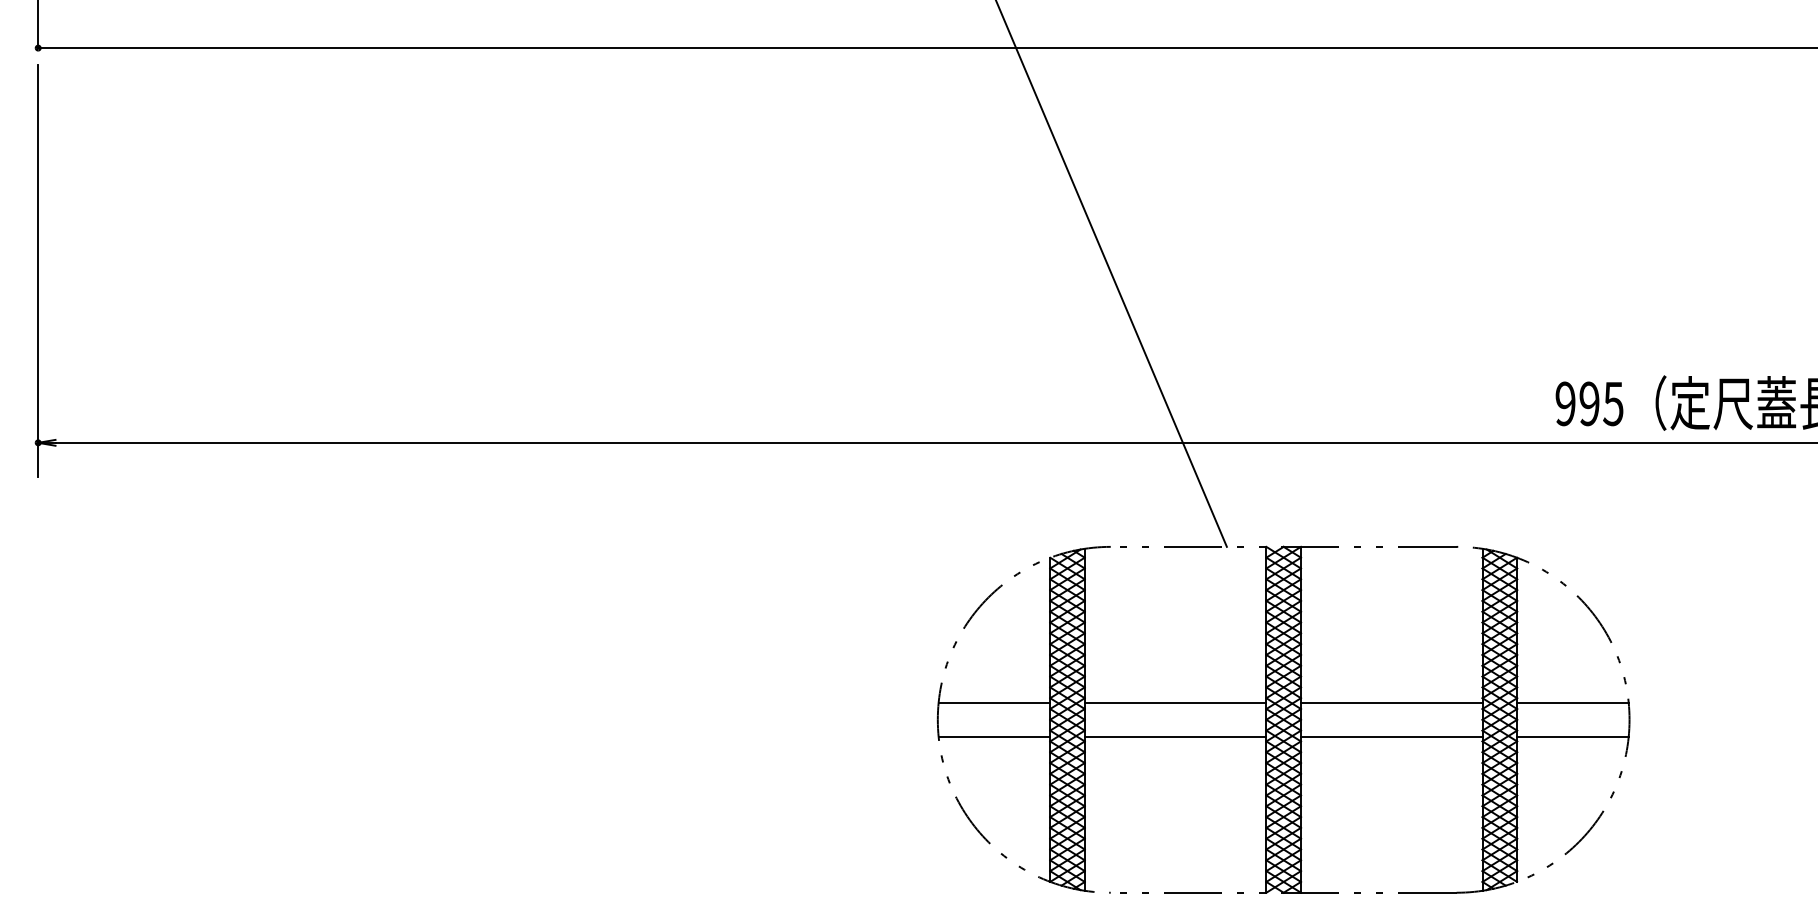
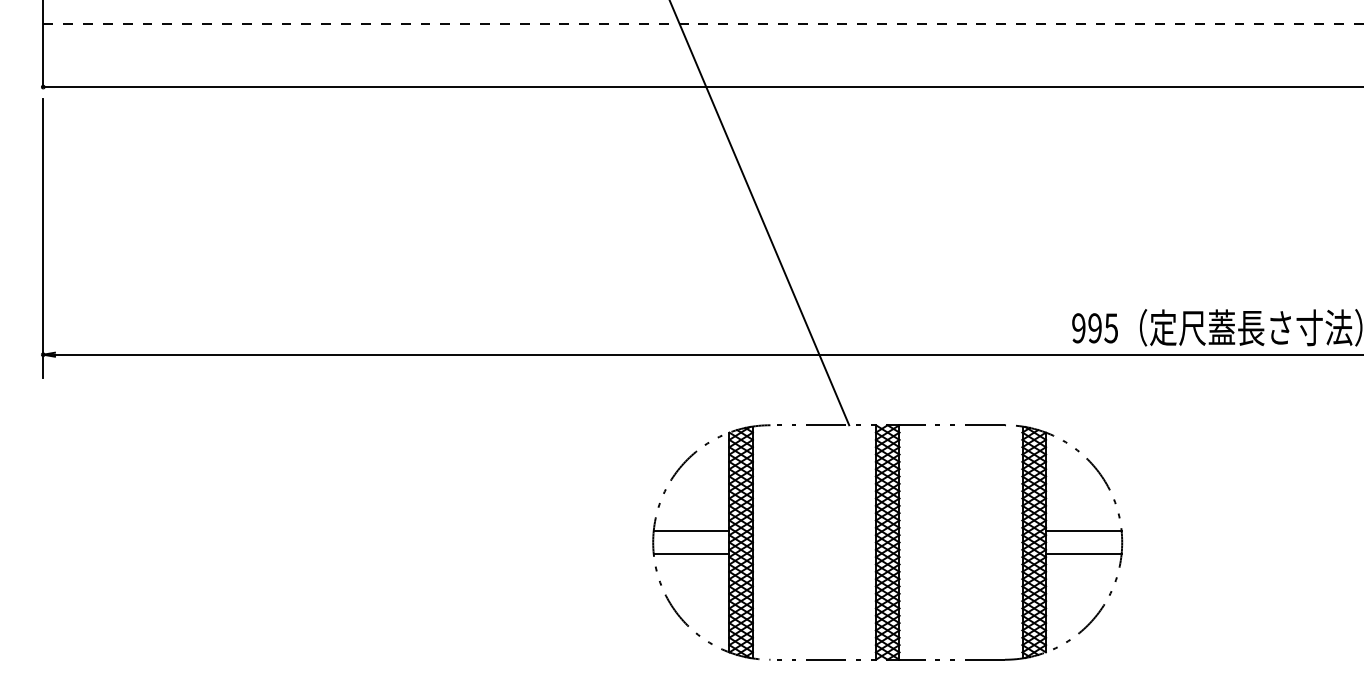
line: (1174, 702) -> (813, 530), removed
line: (1391, 702) -> (960, 530), removed
line: (1174, 737) -> (813, 554), removed
line: (1391, 737) -> (960, 554), removed

